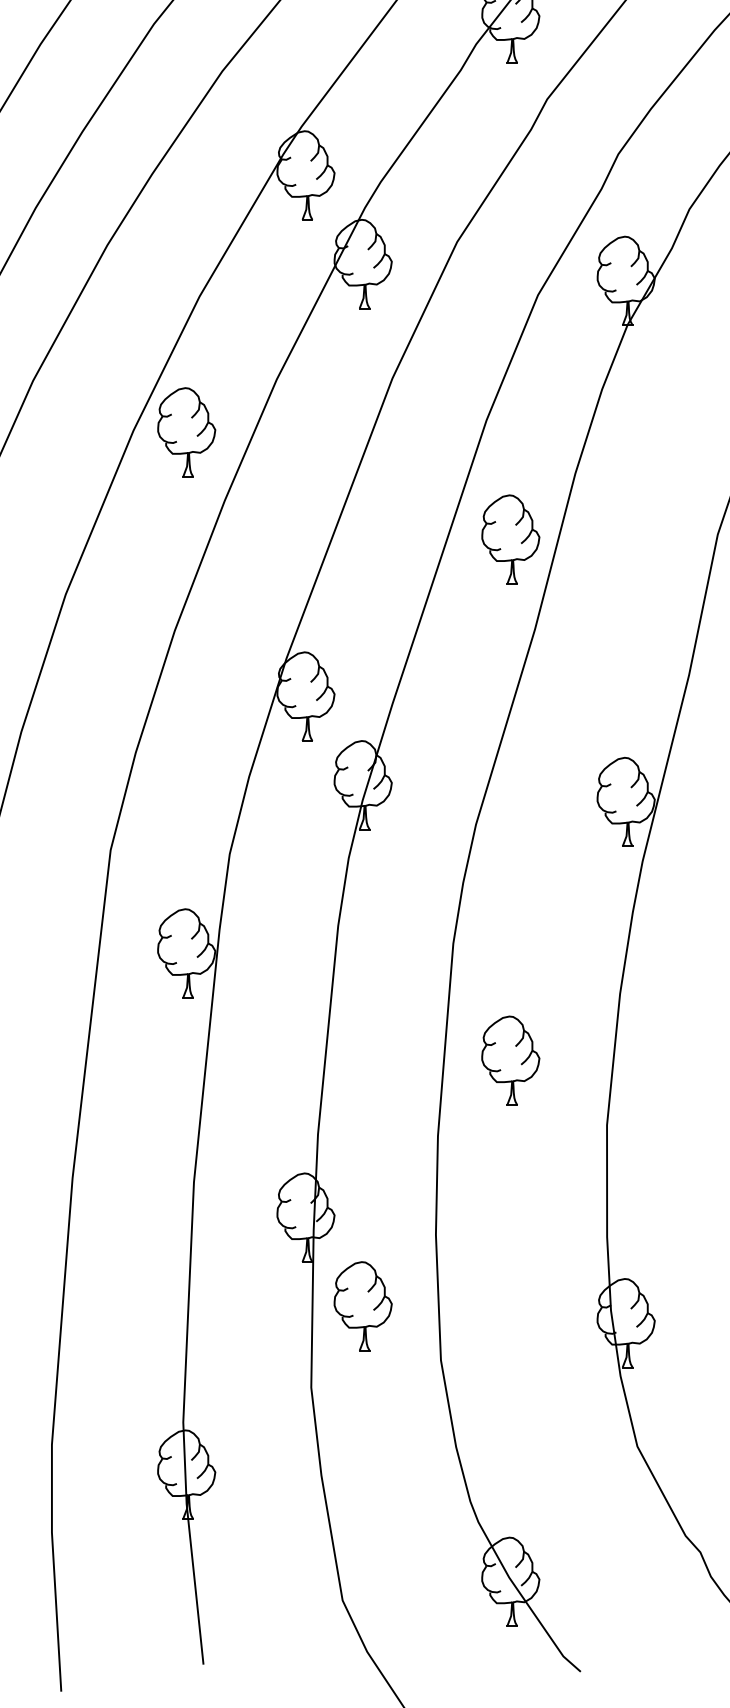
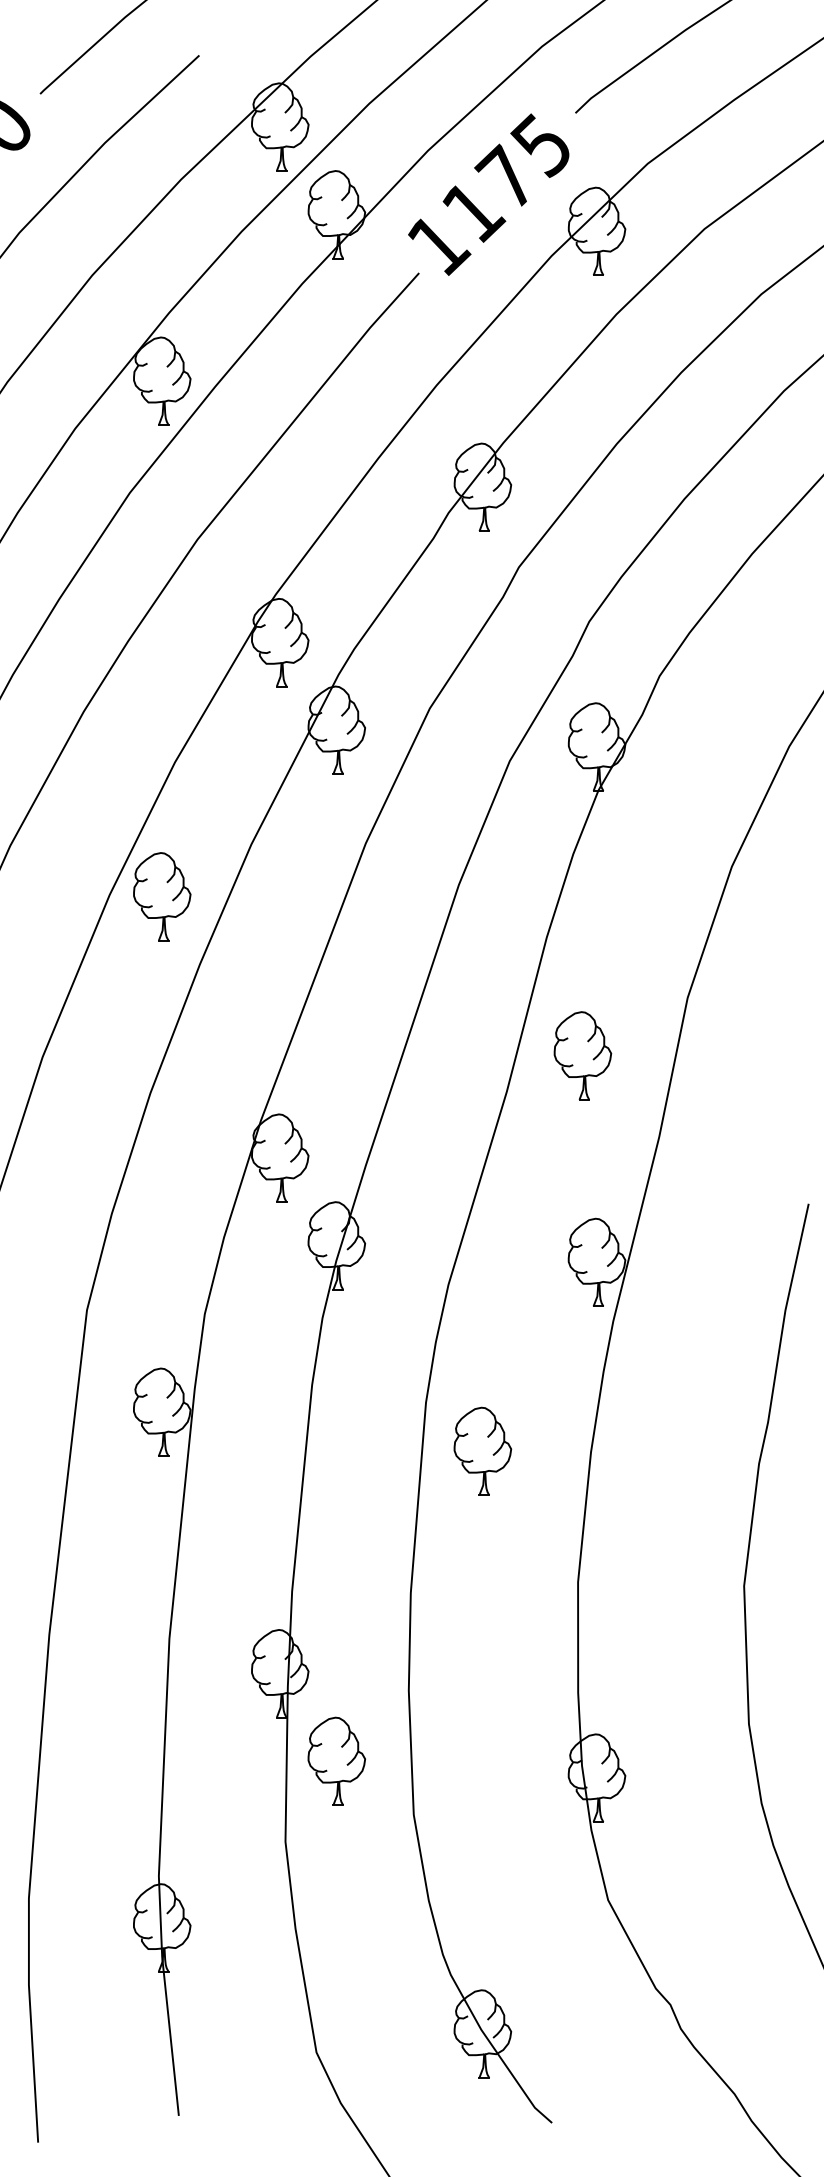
part: (510, 539) -> (582, 1055), moved
part: (510, 1059) -> (482, 1450), moved

